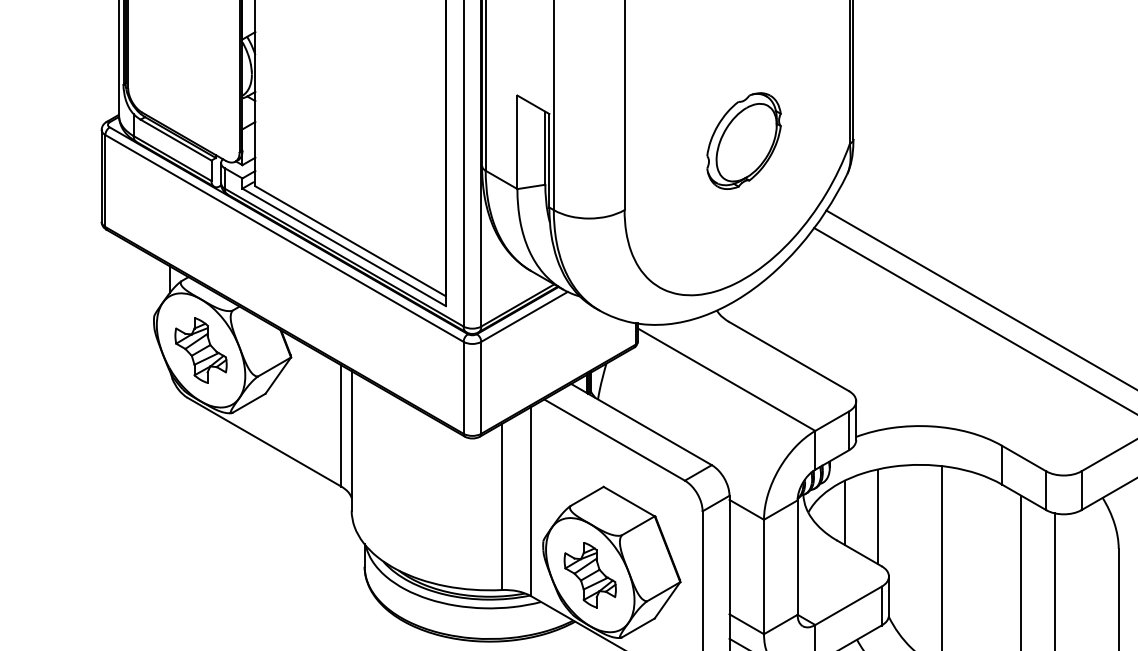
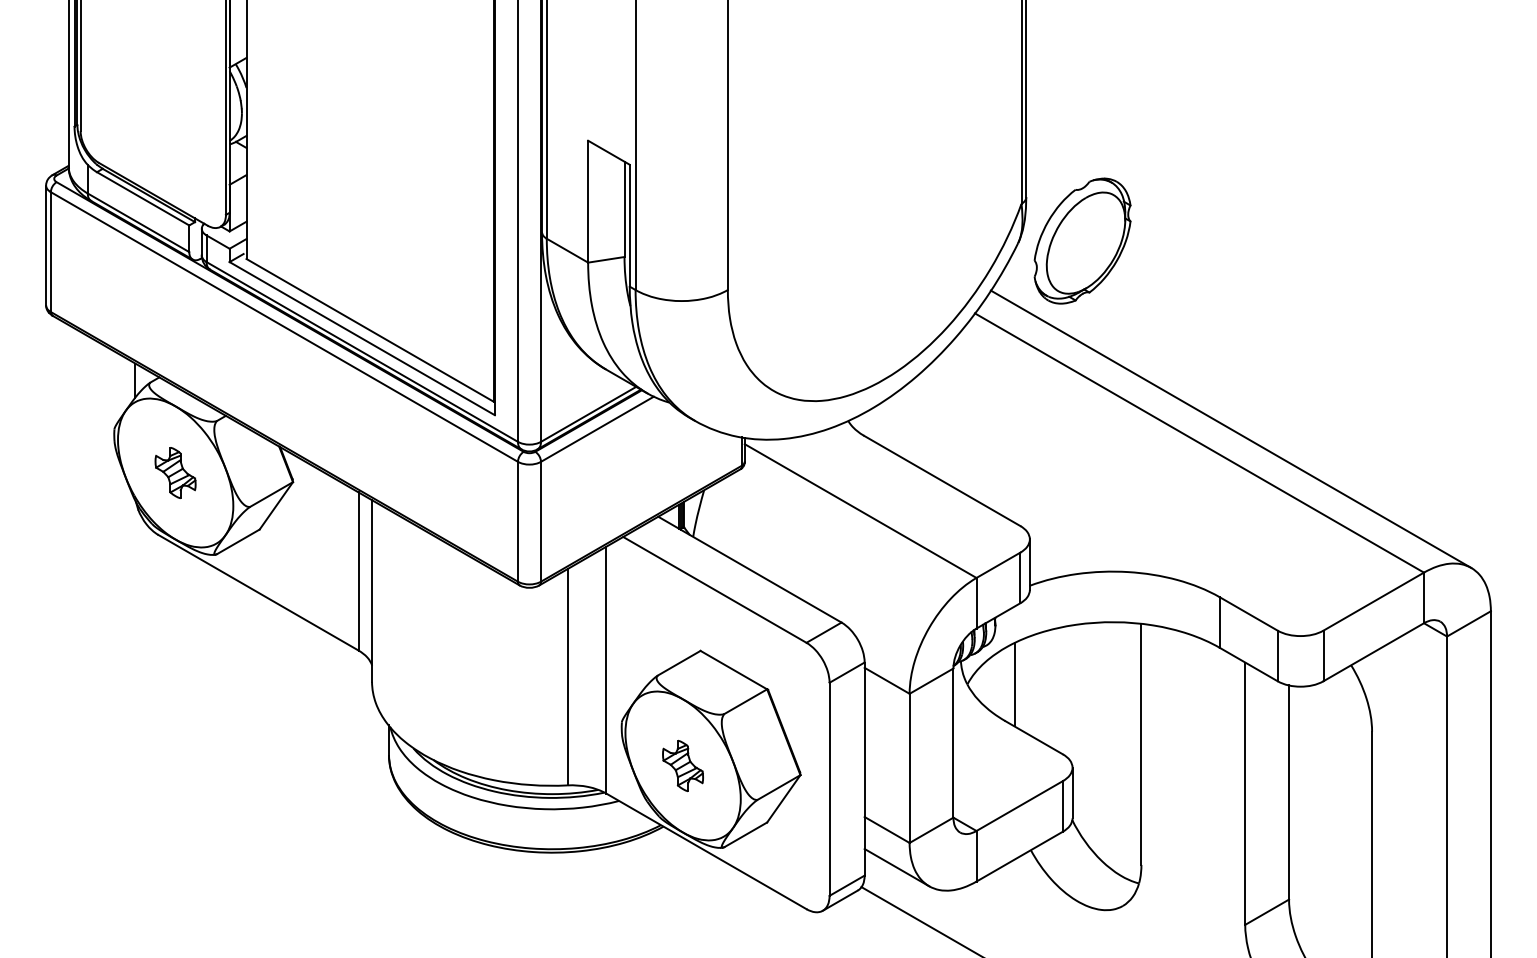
part: (743, 140) -> (1082, 240), moved
part: (200, 350) -> (175, 472), size x0.6
line: (878, 516) -> (1058, 689), removed
part: (589, 574) -> (682, 765), size x0.6

